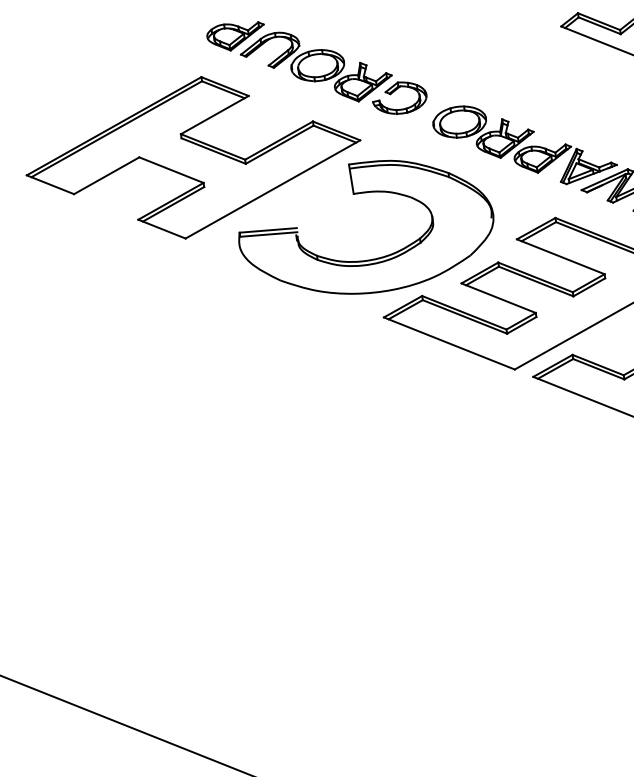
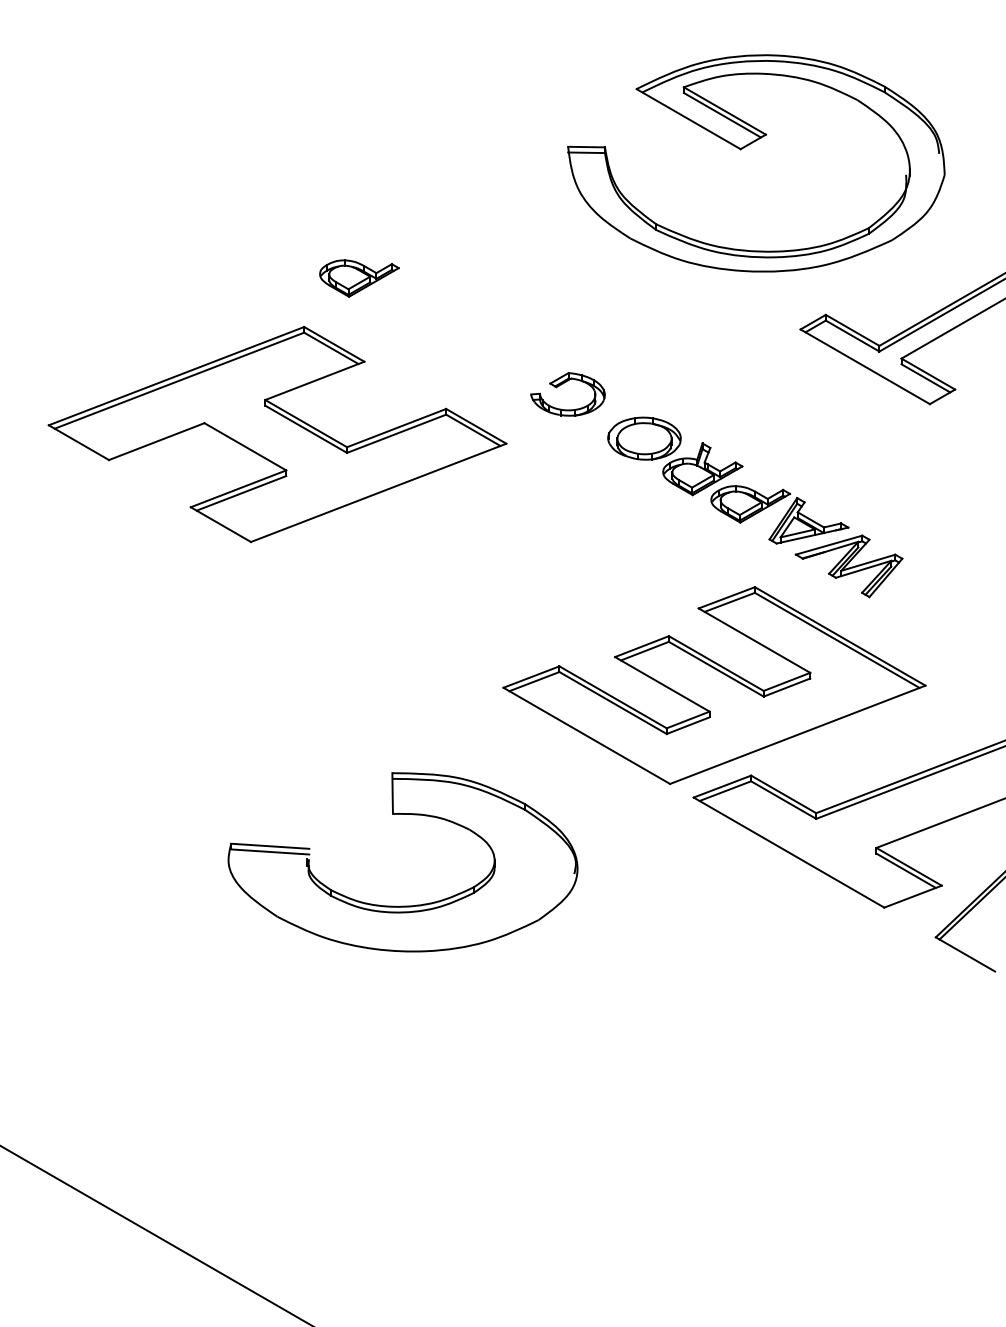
part: (316, 67) -> (461, 336), removed
part: (370, 259) -> (402, 905), moved

